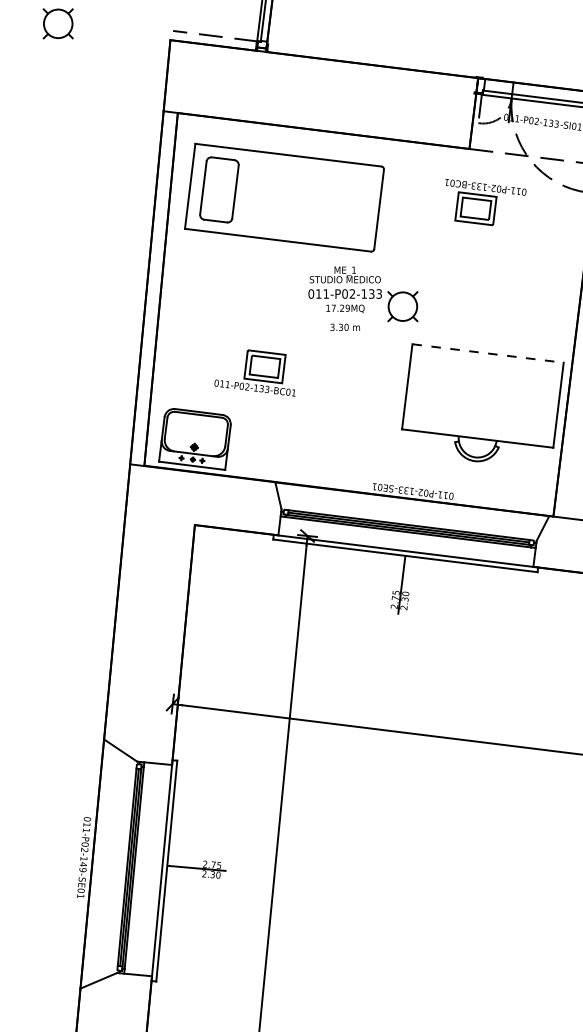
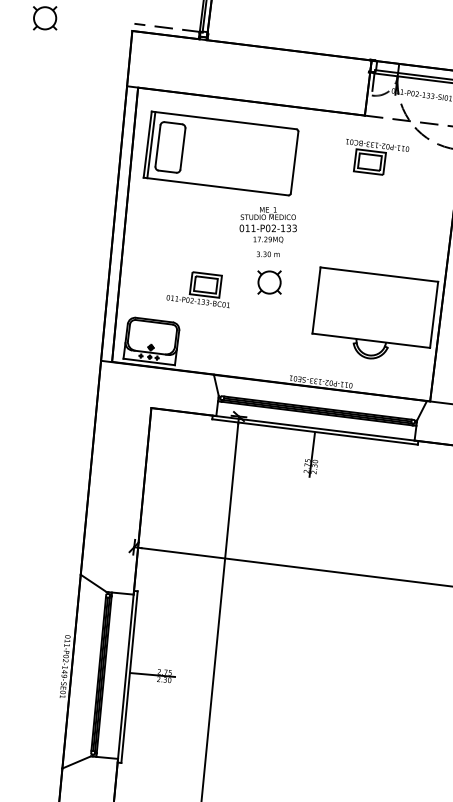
line: (194, 186) -> (151, 144), added
part: (402, 306) -> (269, 282), moved
line: (488, 353) -> (379, 274), dashed -> solid

